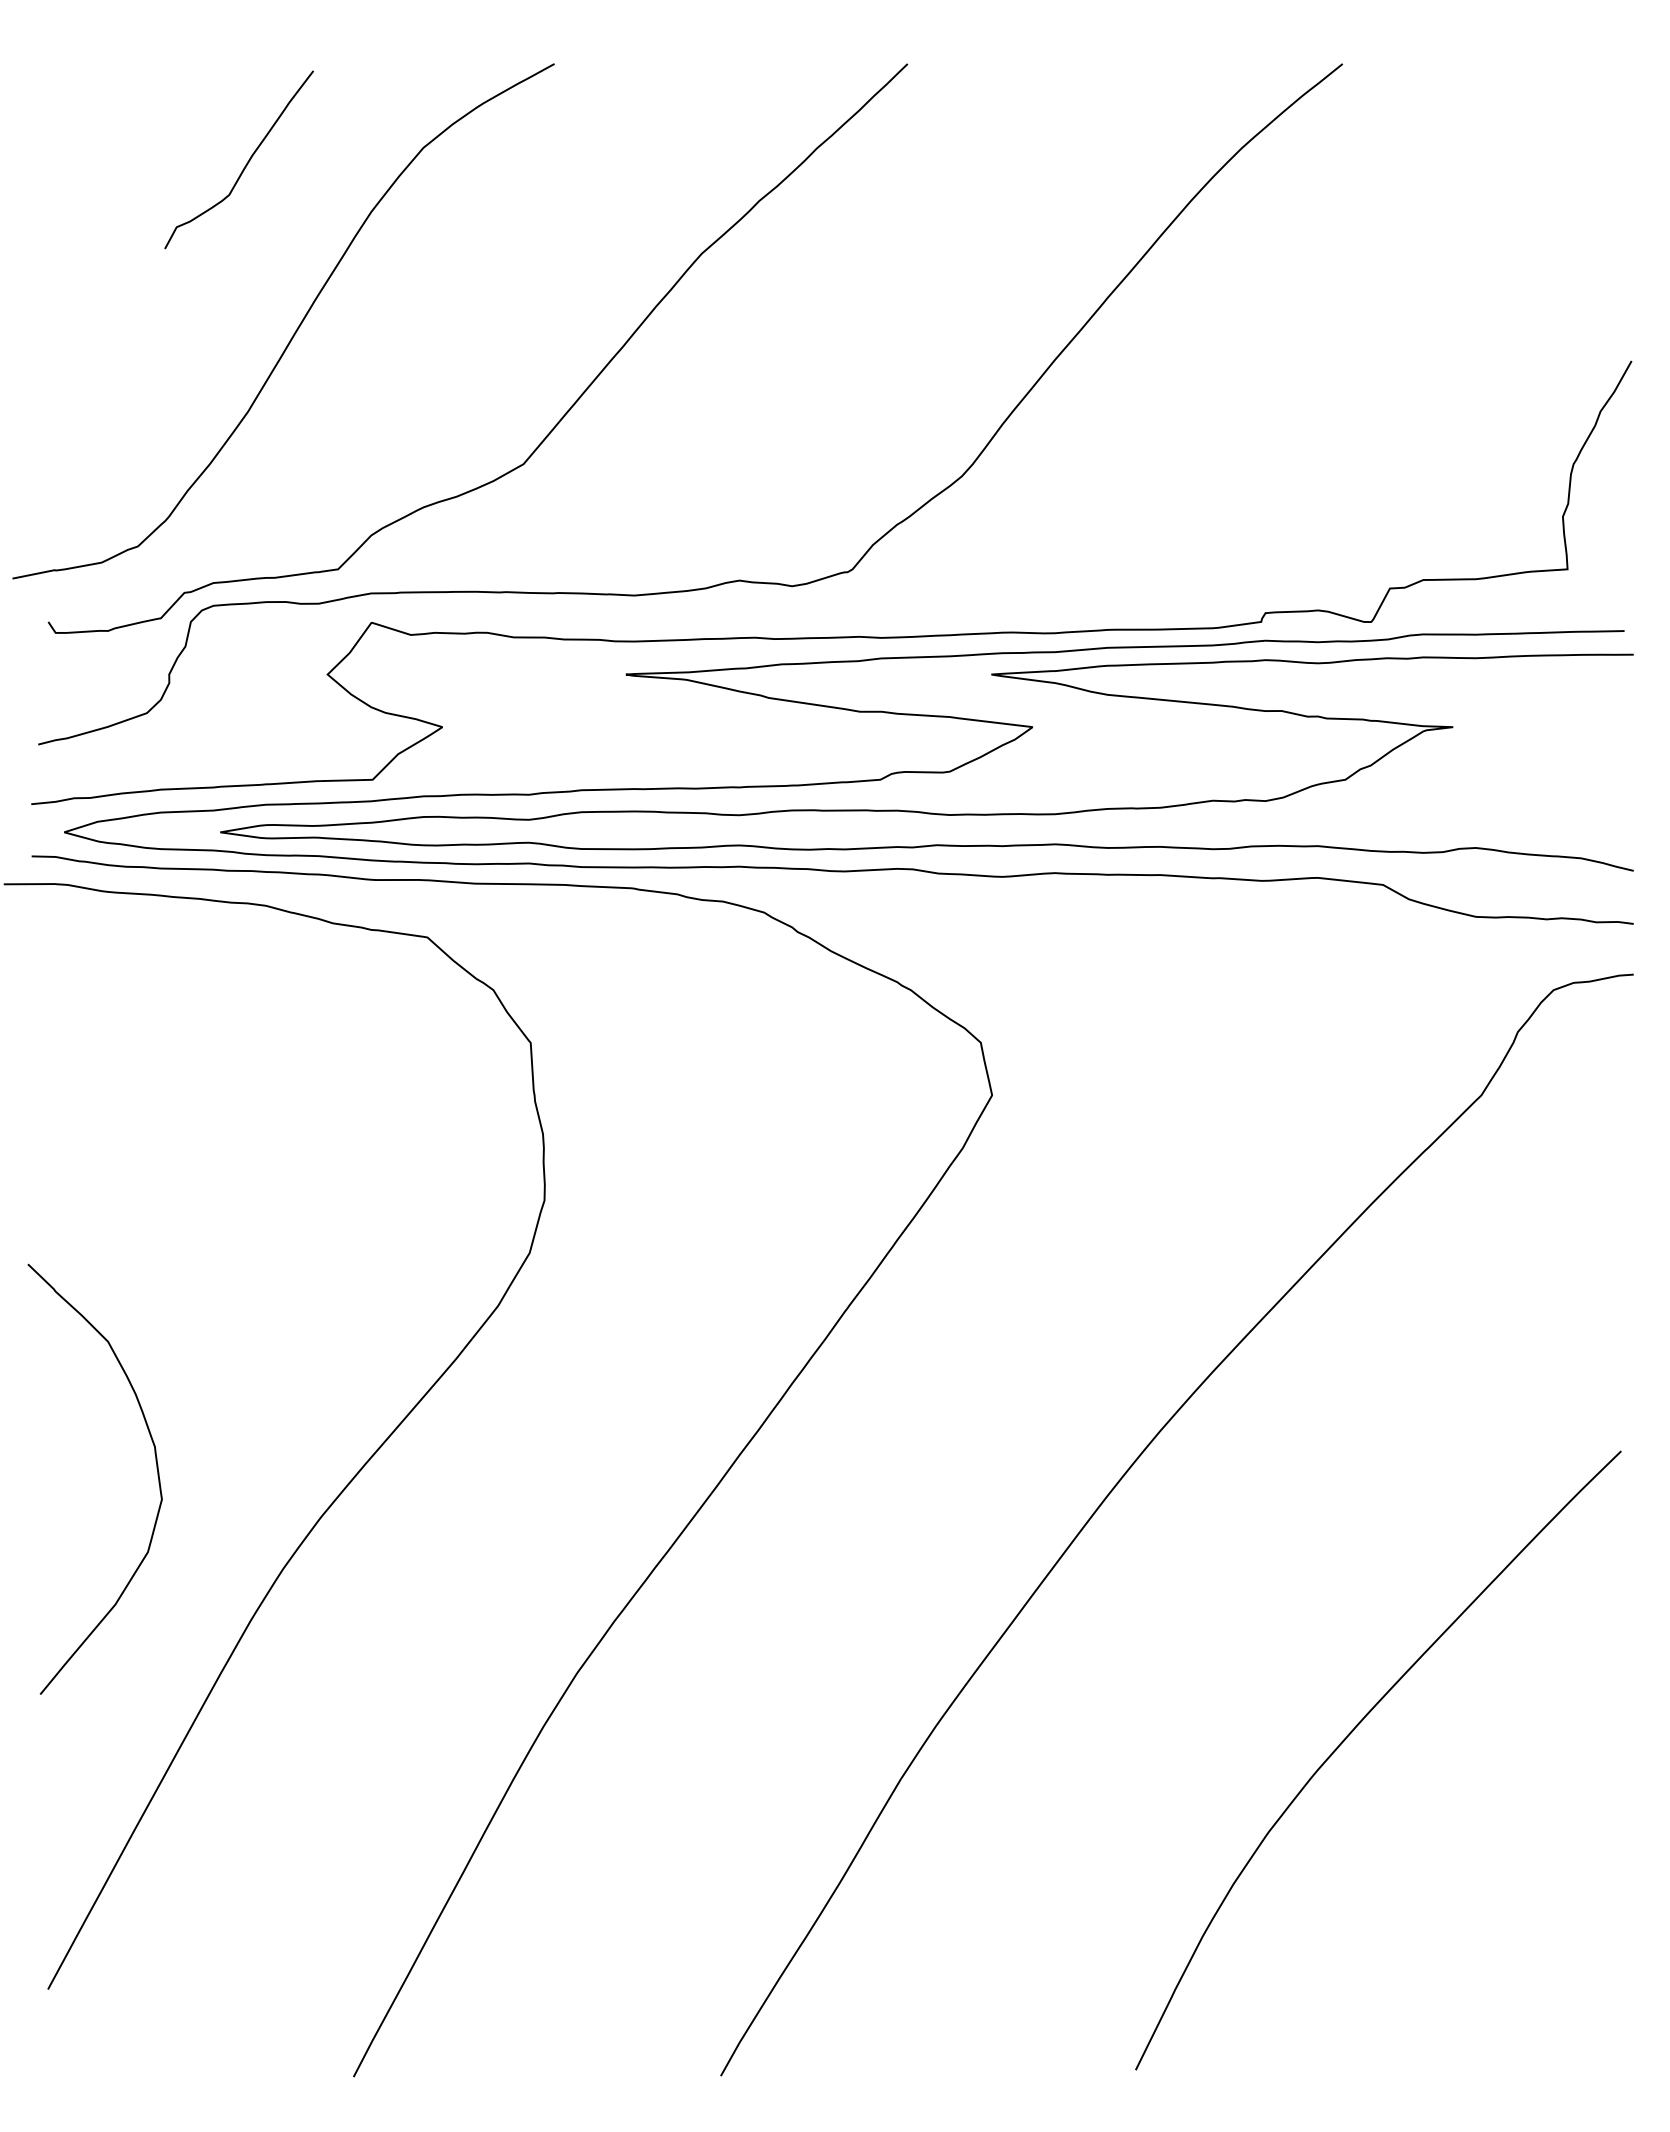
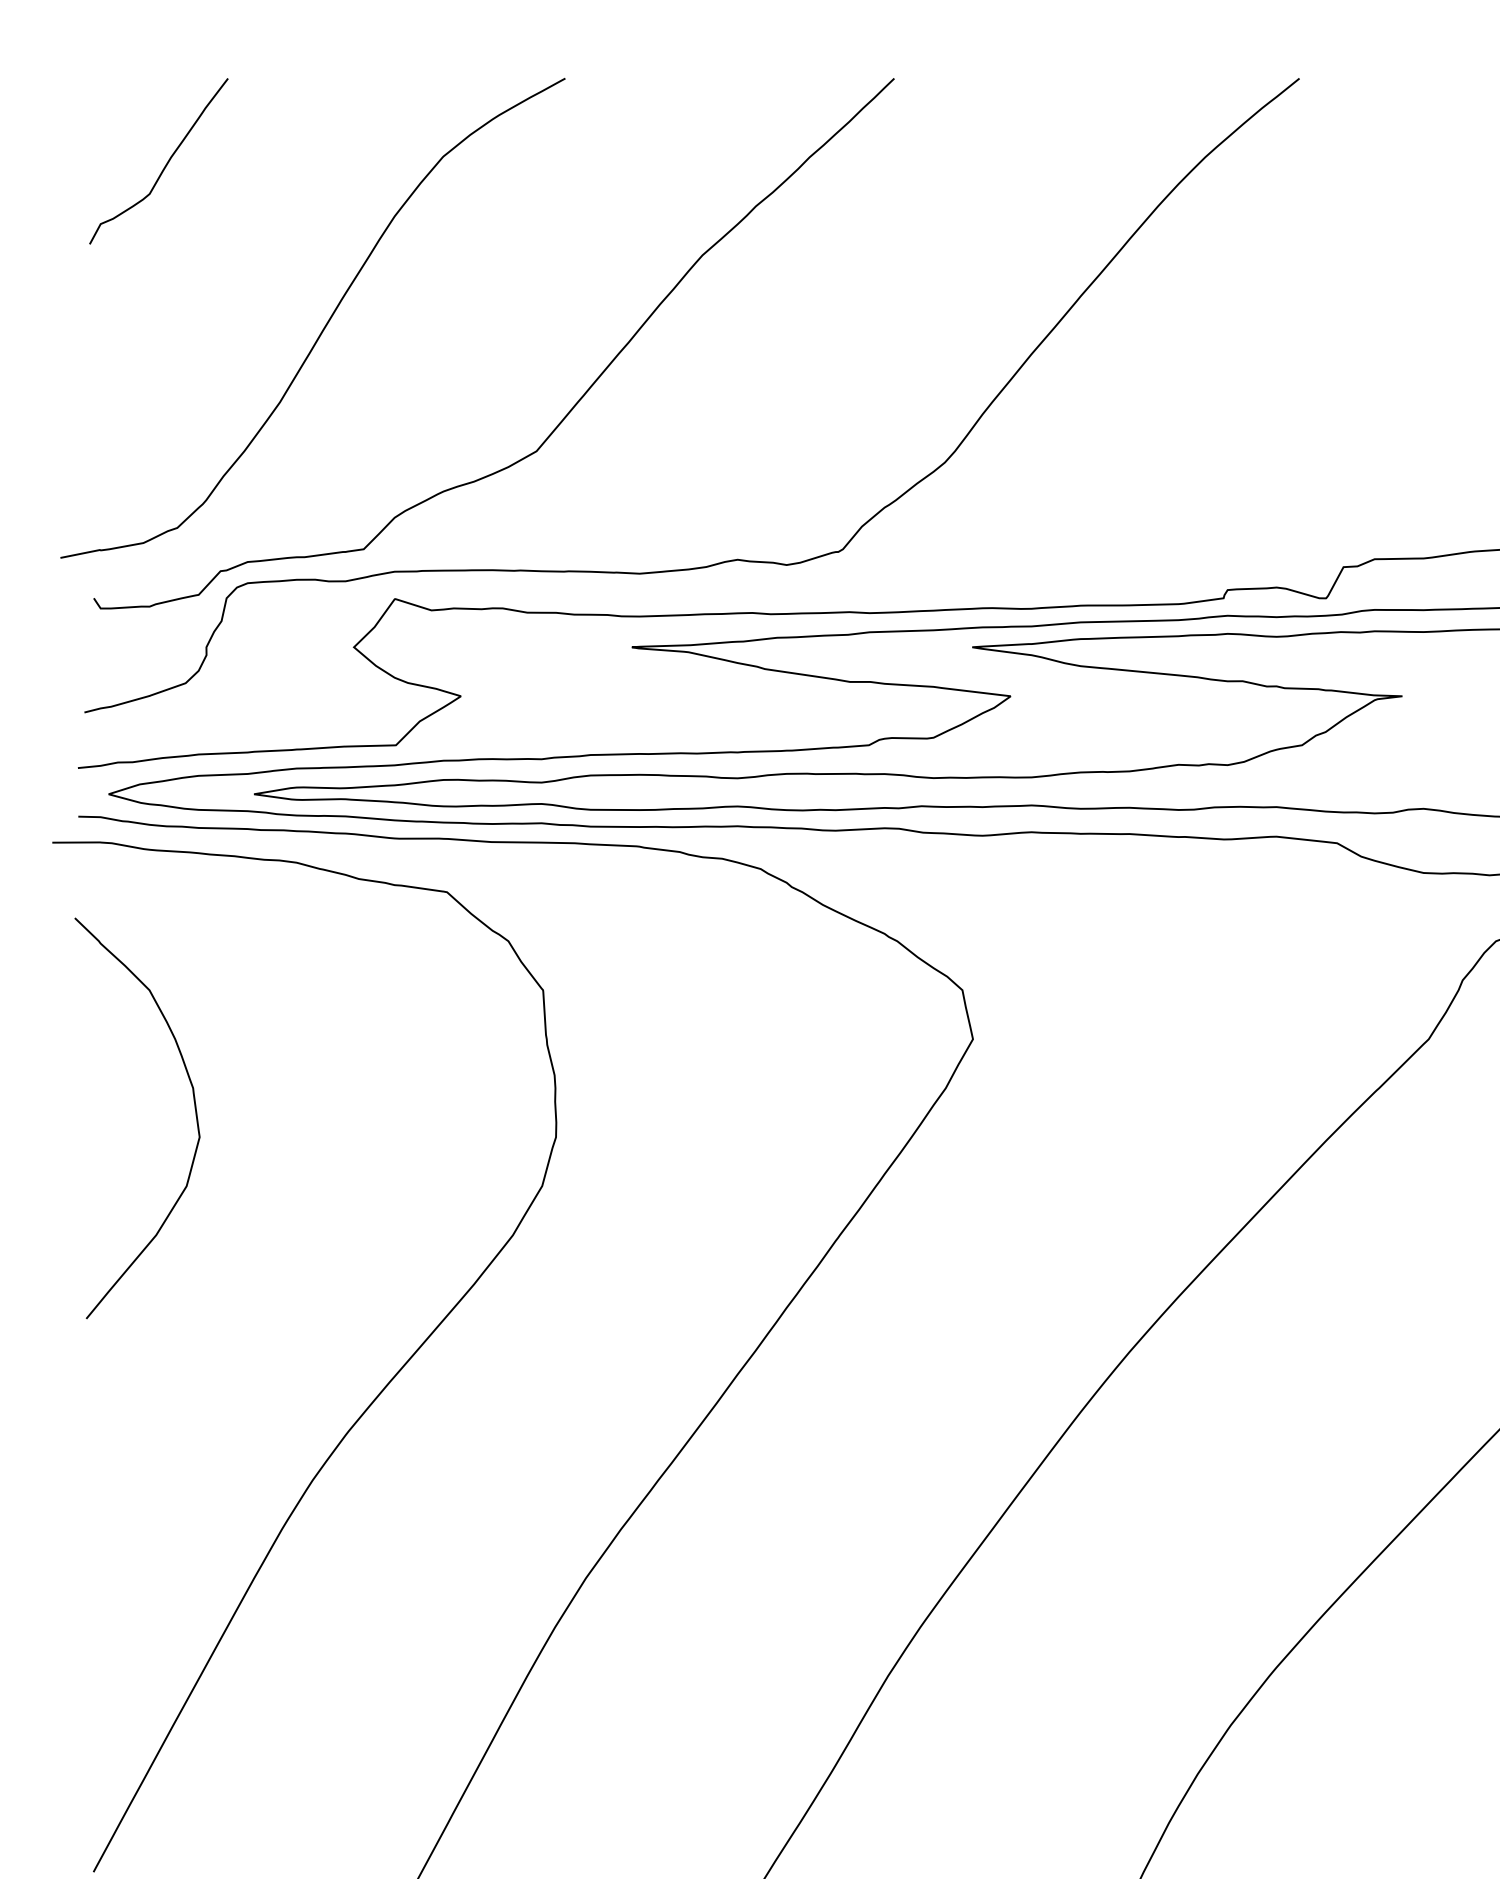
curve: (245, 164) -> (164, 165), moved
curve: (156, 1468) -> (194, 1108), moved

